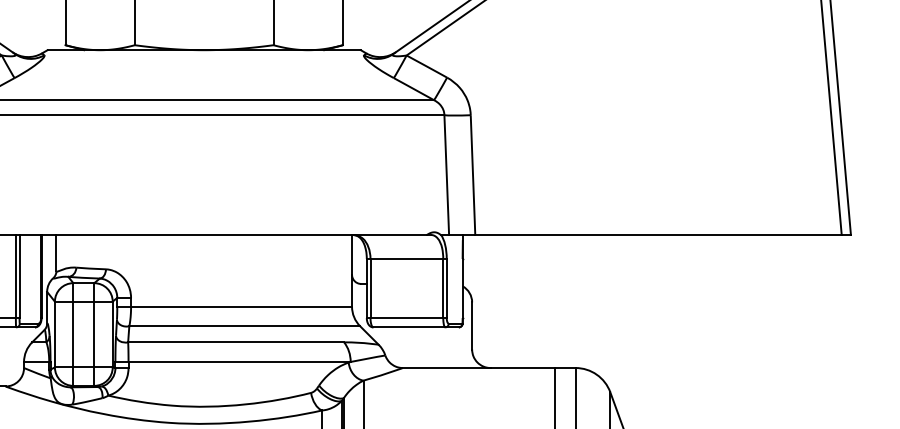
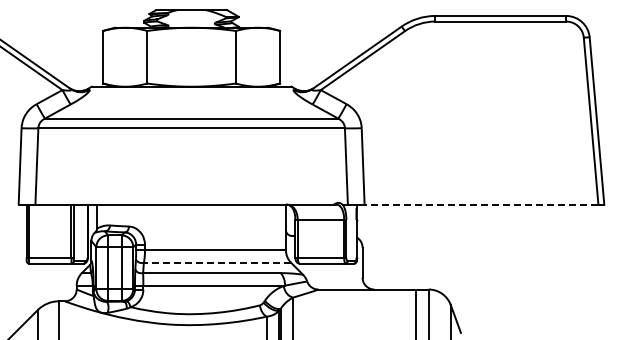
line: (658, 234) -> (481, 204), solid -> dashed
line: (244, 325) -> (217, 262), solid -> dashed

